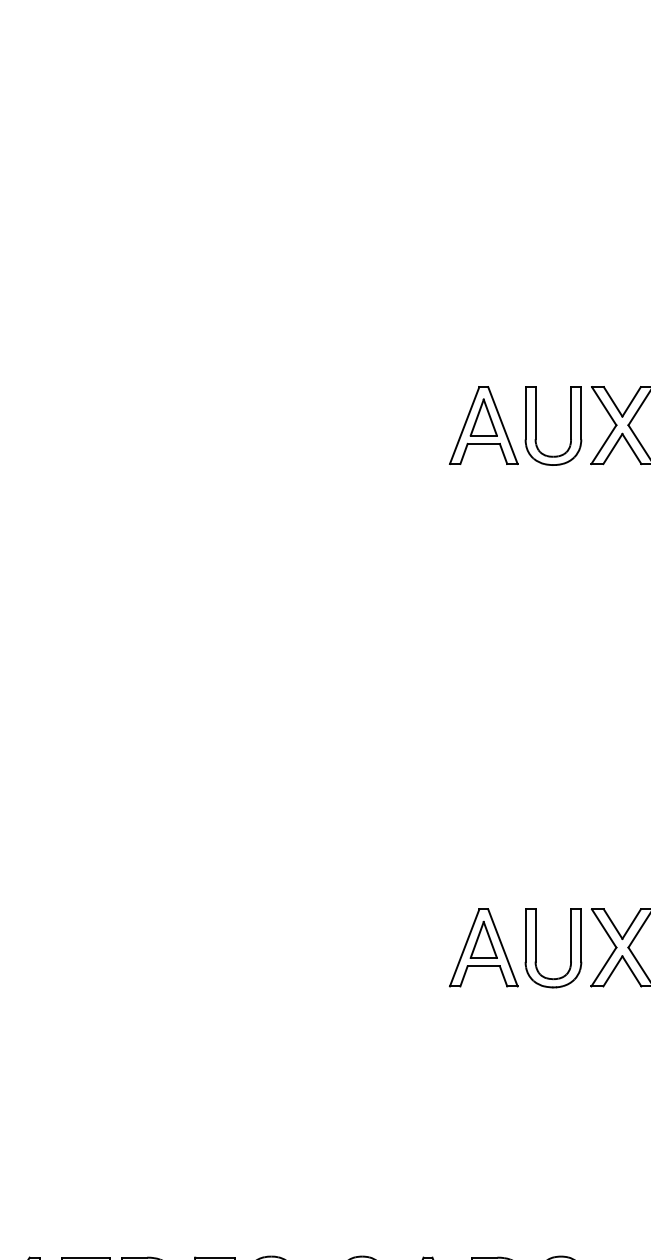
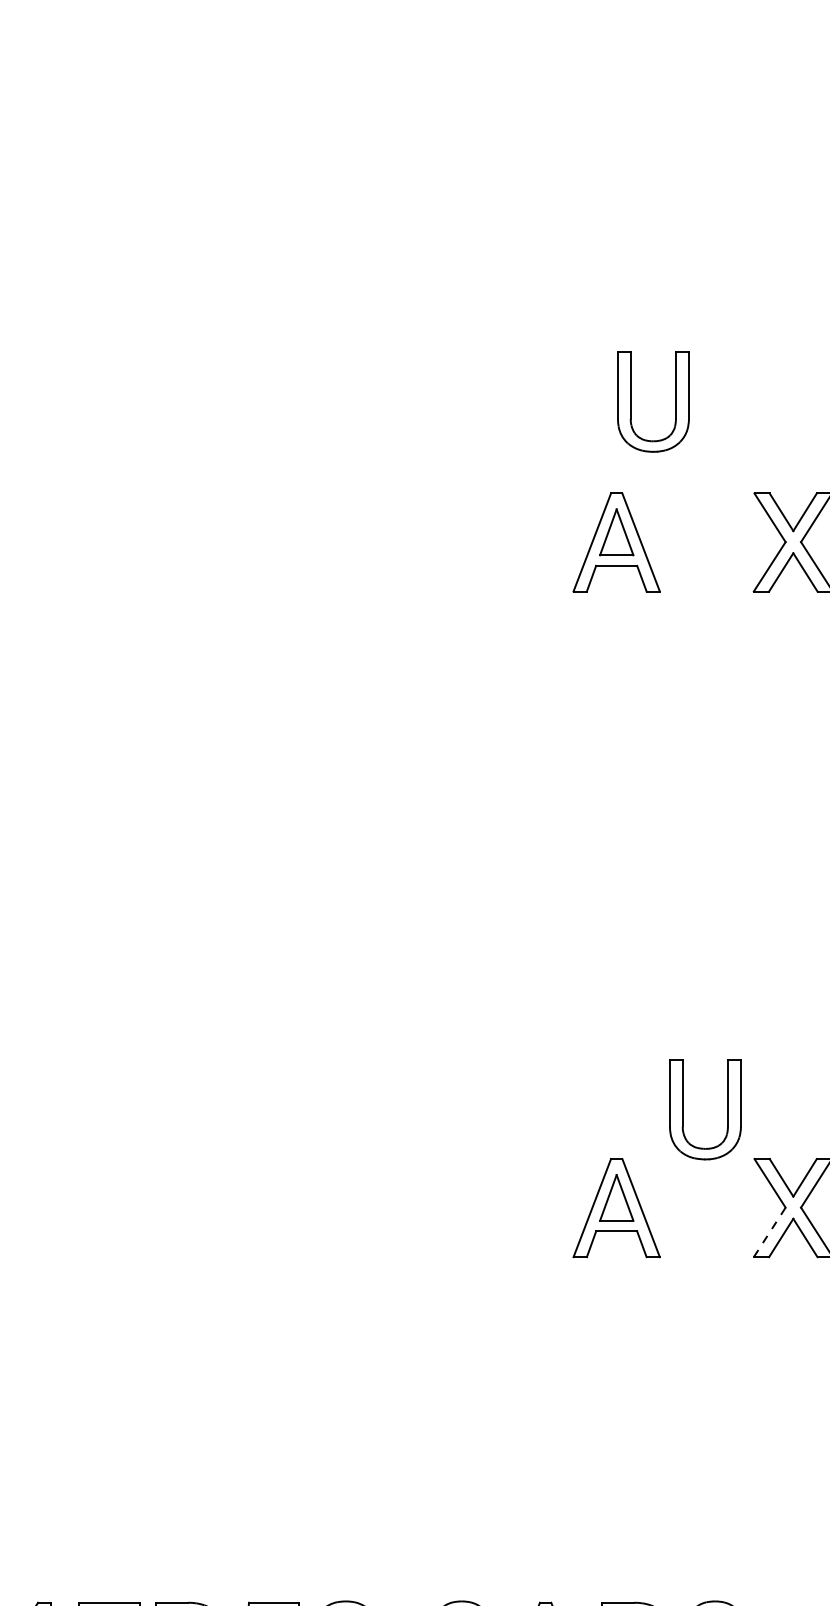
part: (536, 425) -> (631, 401), moved
part: (536, 948) -> (683, 1109), moved
line: (604, 966) -> (770, 1231), solid -> dashed

